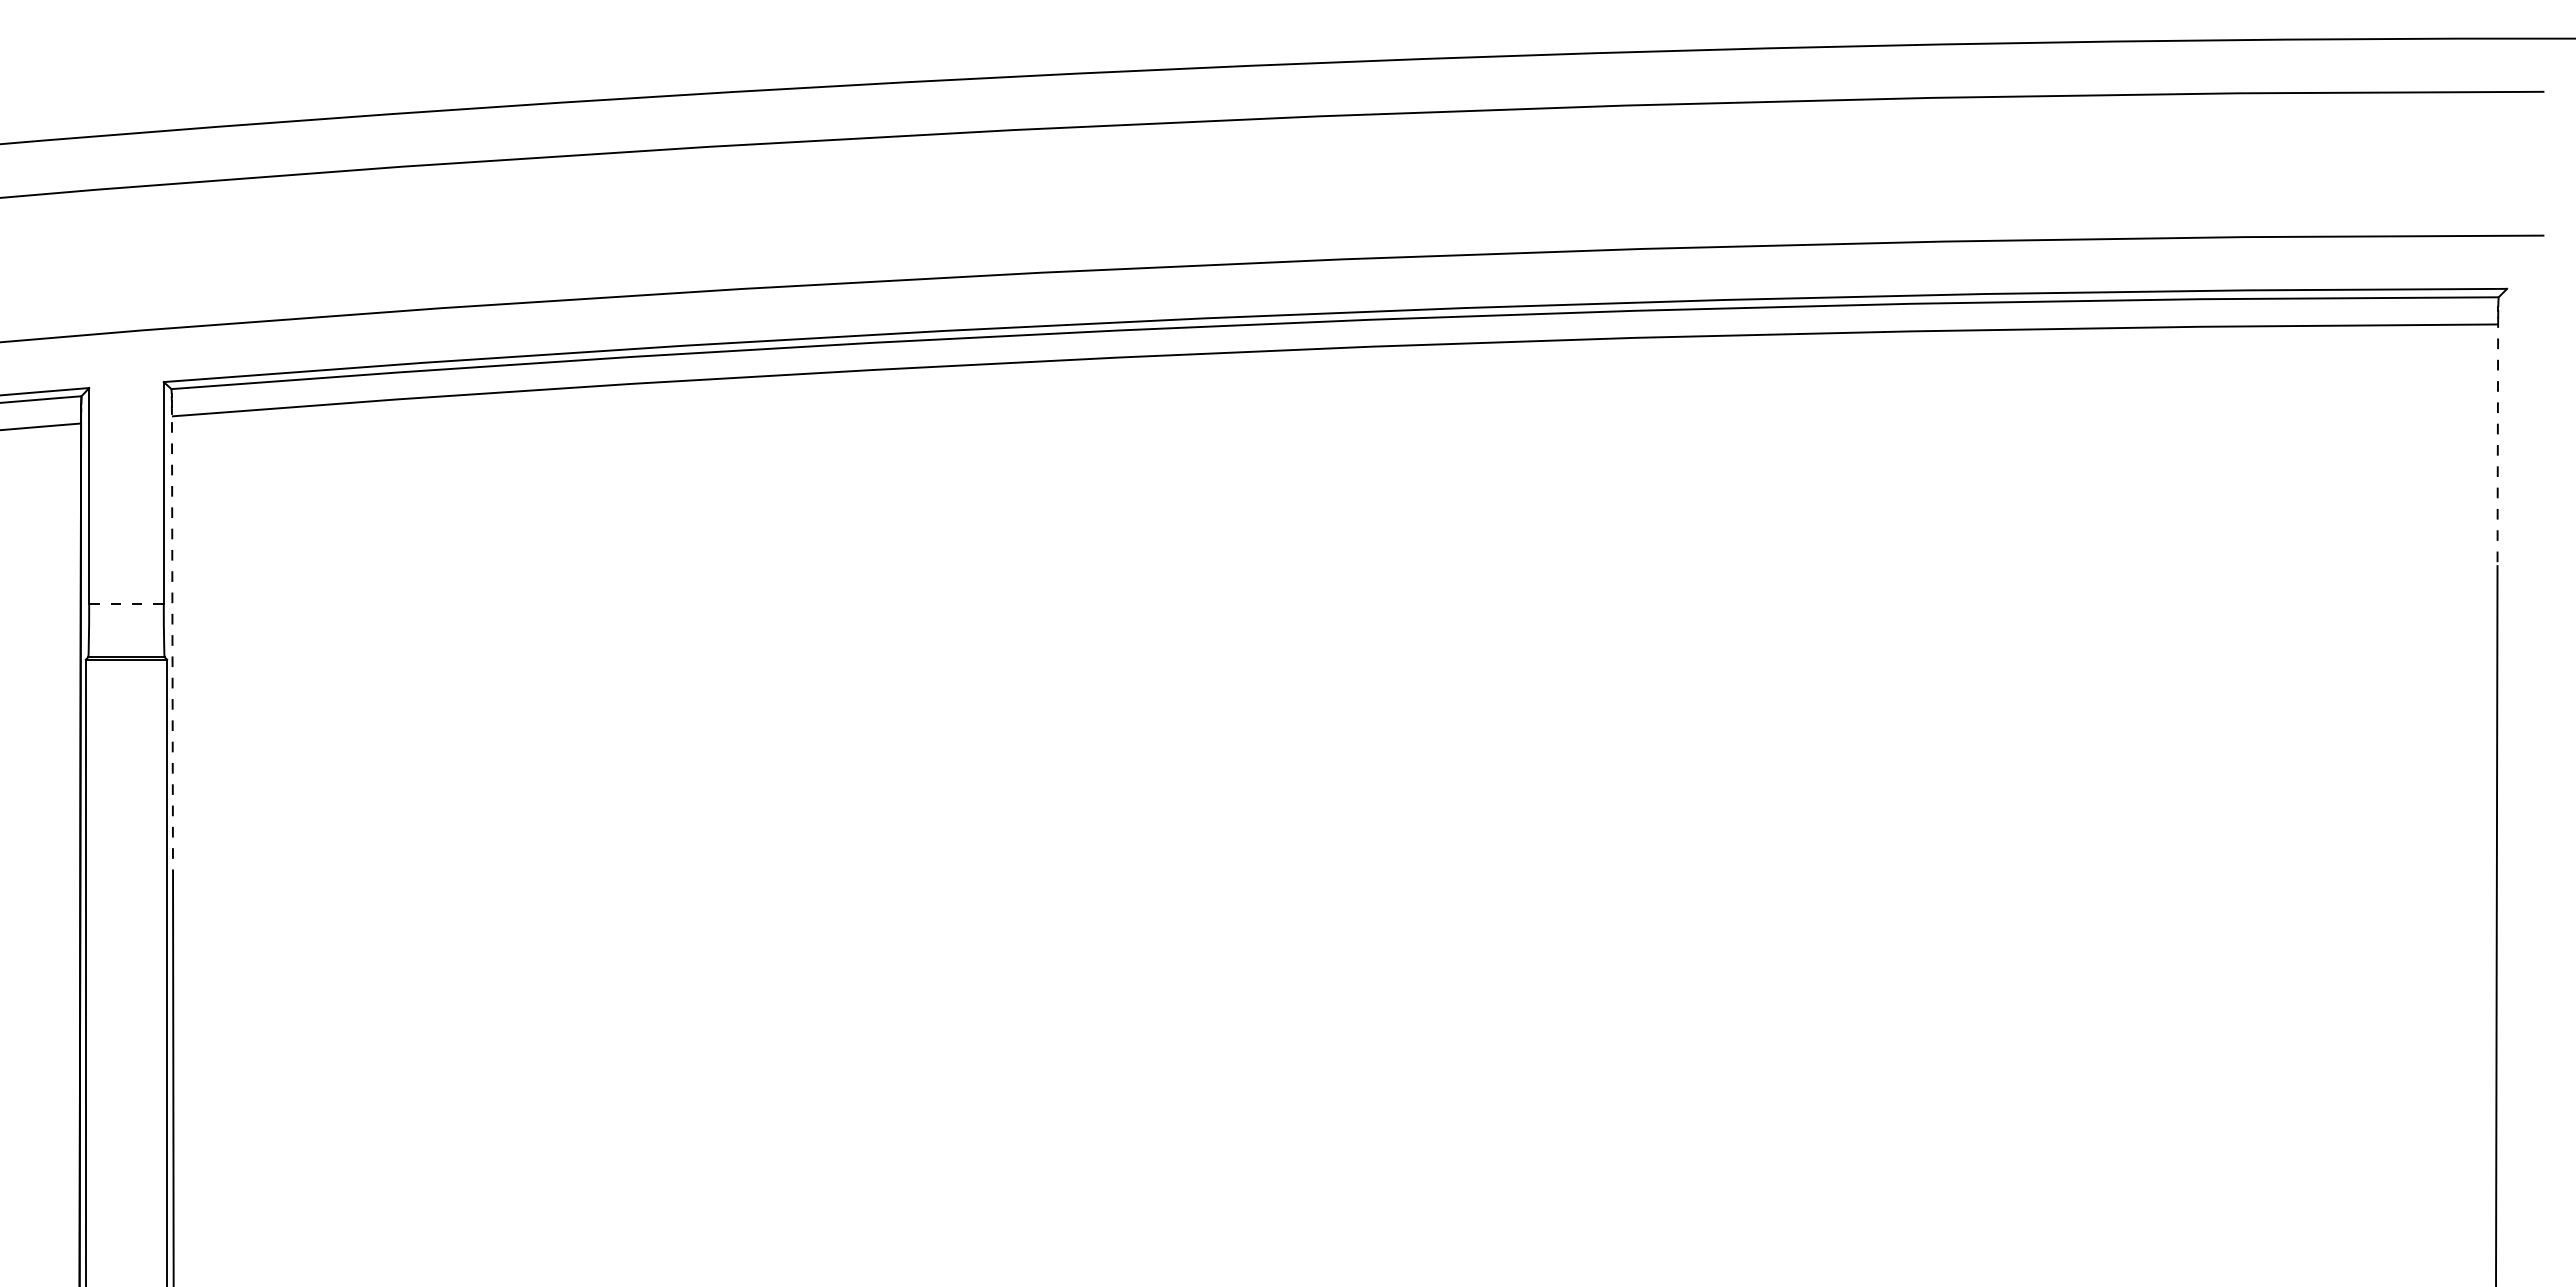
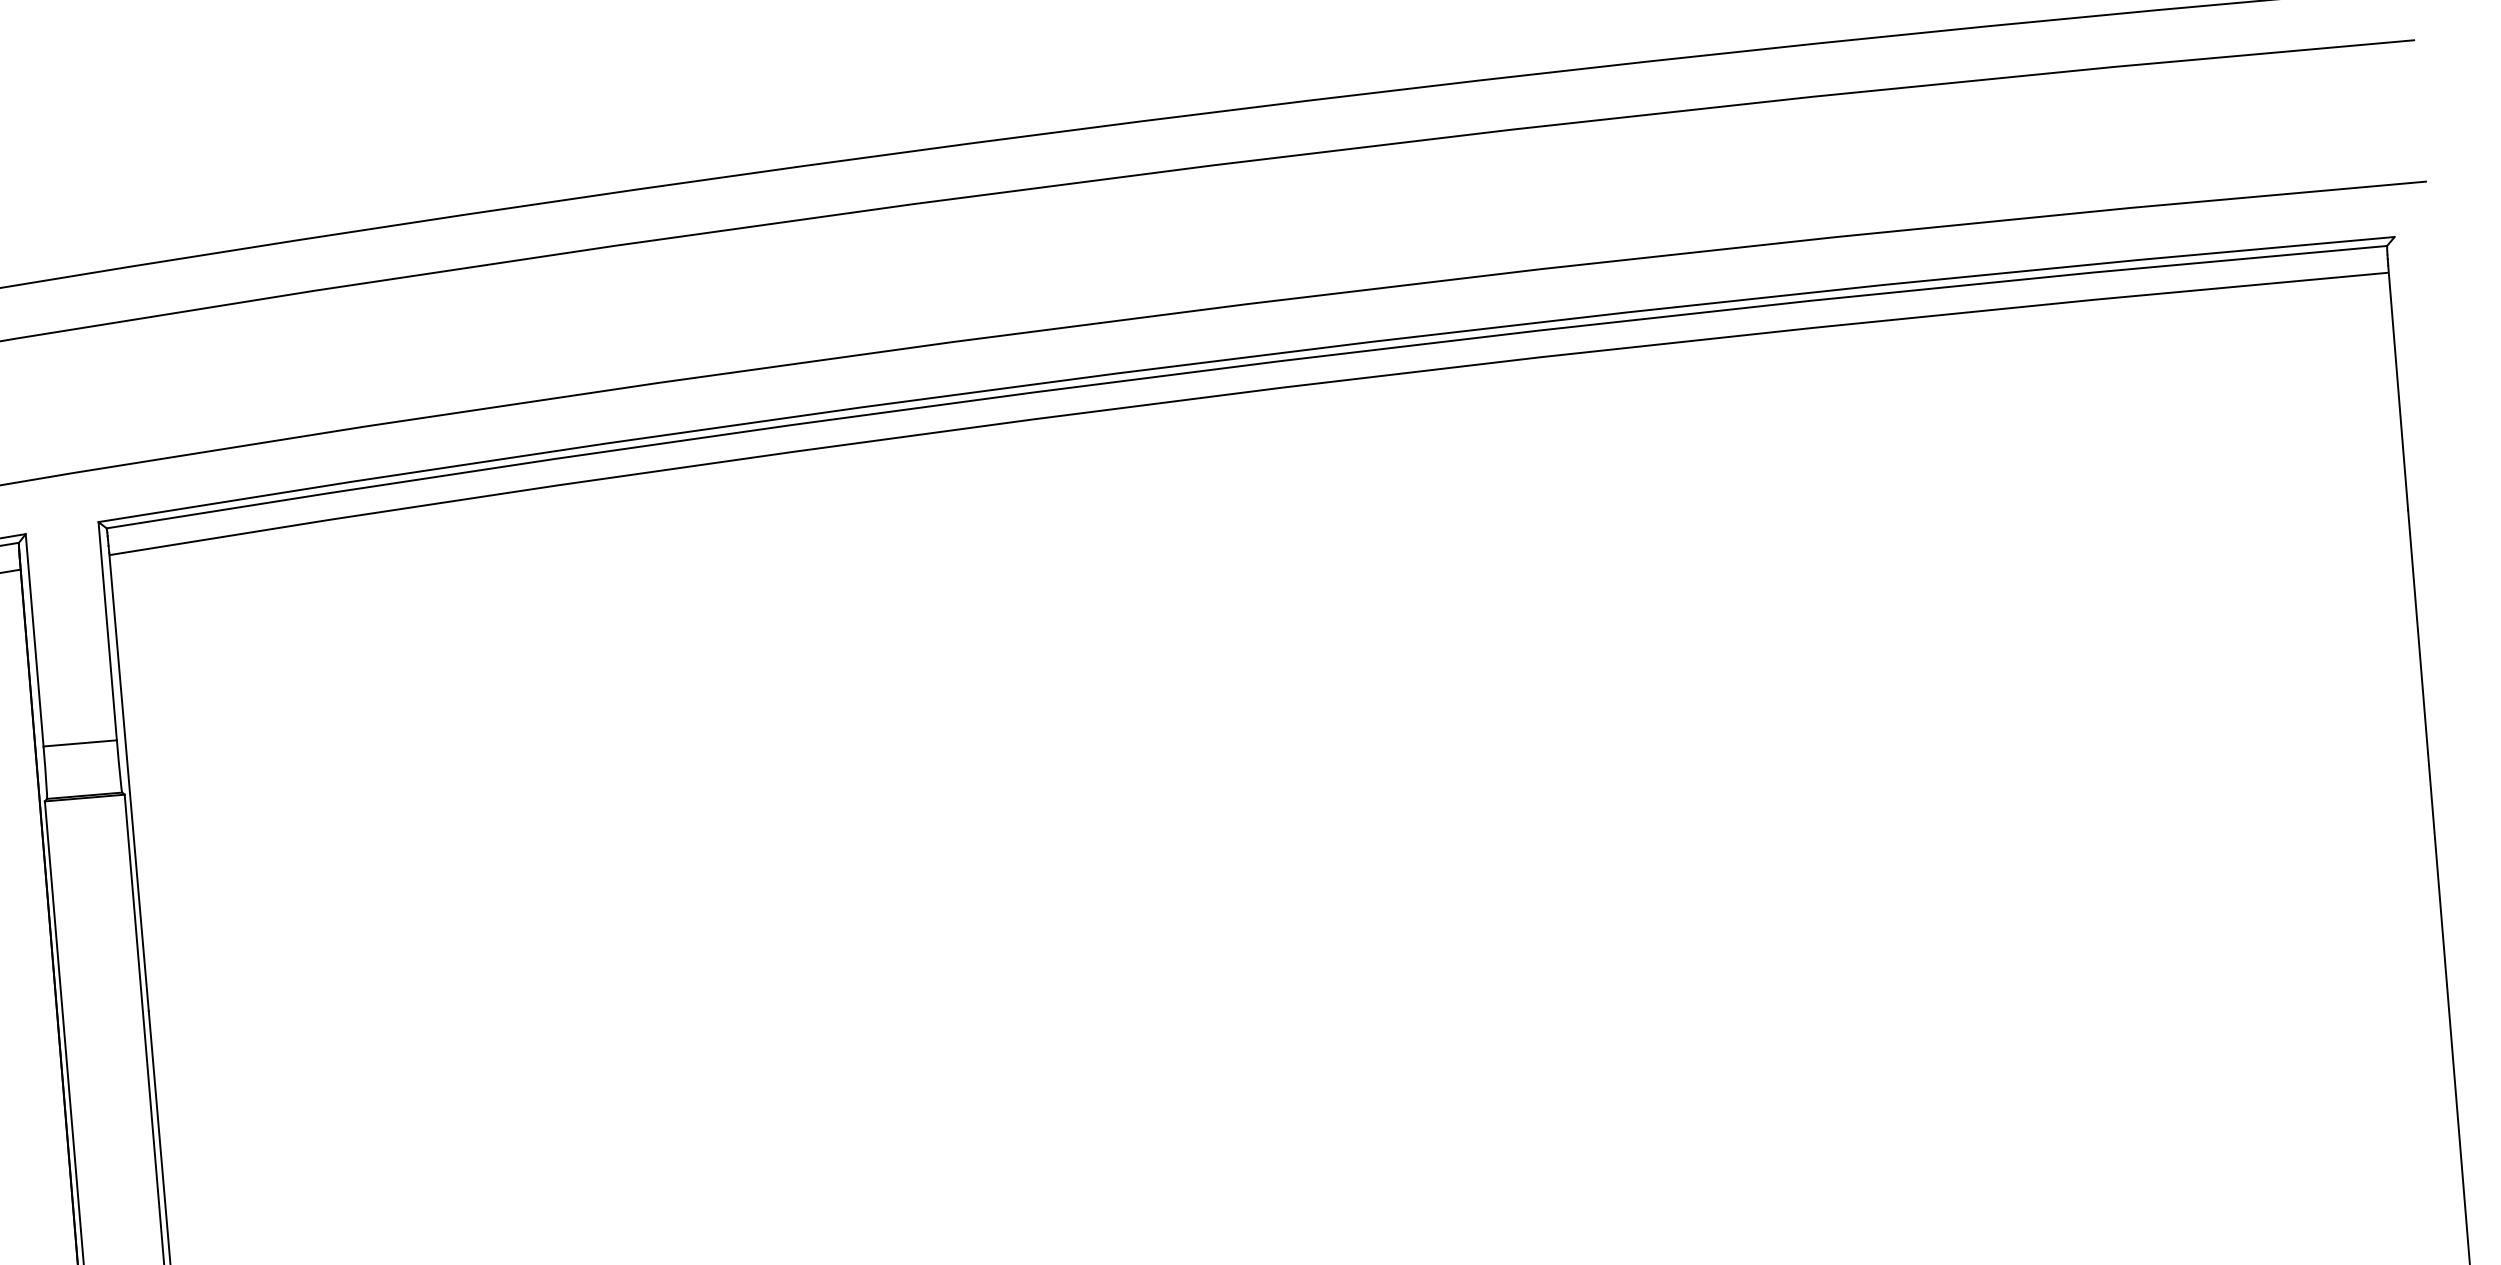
line: (2497, 442) -> (2397, 388), dashed -> solid
line: (126, 604) -> (80, 743), dashed -> solid
line: (172, 646) -> (128, 781), dashed -> solid

